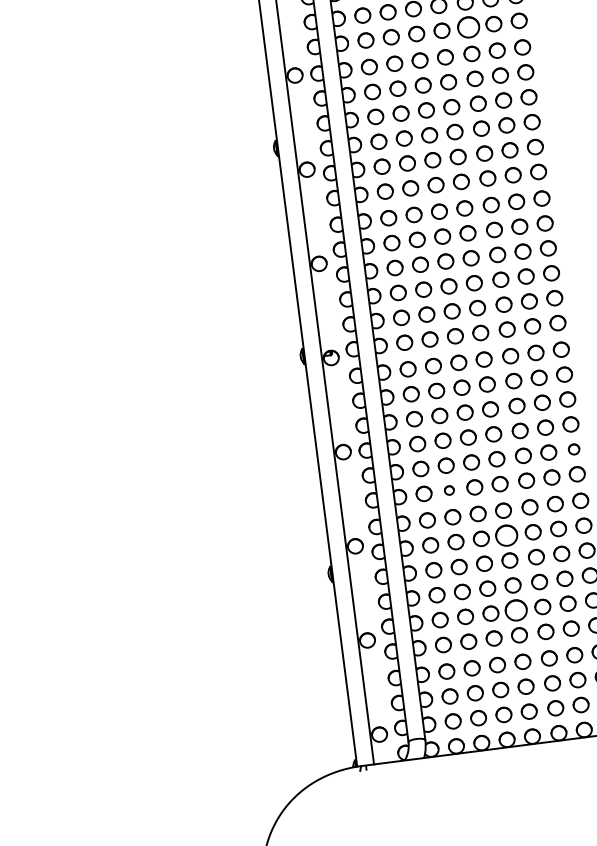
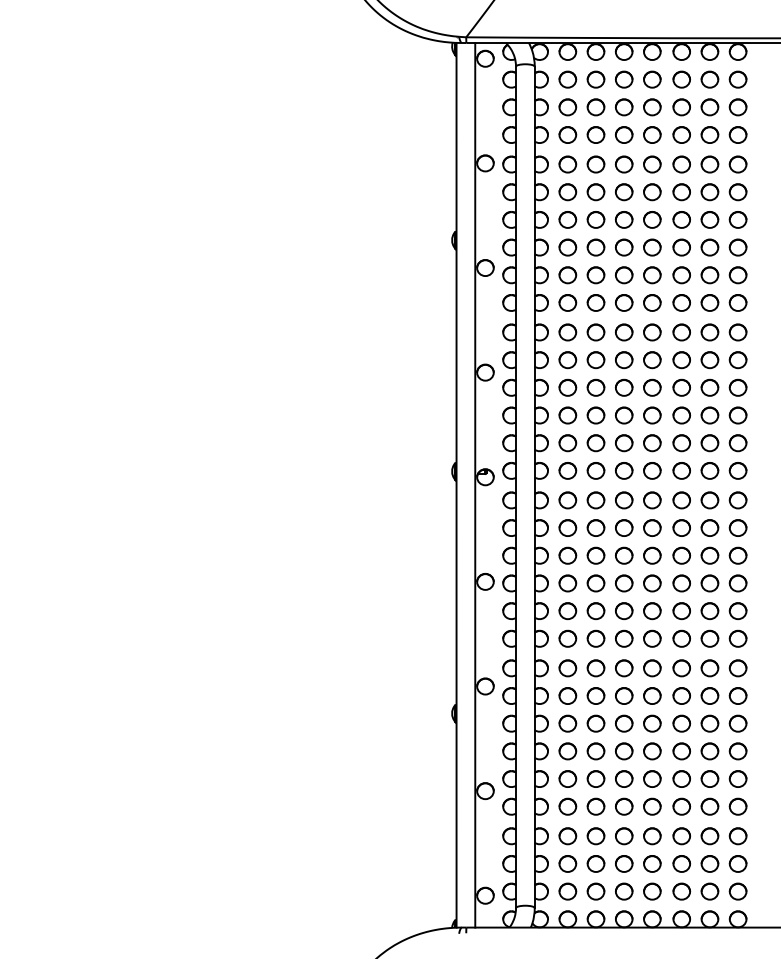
part: (468, 26) -> (681, 134), size x0.71
part: (573, 449) -> (737, 611), size x1.43
part: (448, 490) -> (595, 638), size x1.67
part: (506, 535) -> (652, 695), size x0.71
part: (516, 609) -> (652, 778), size x0.71

